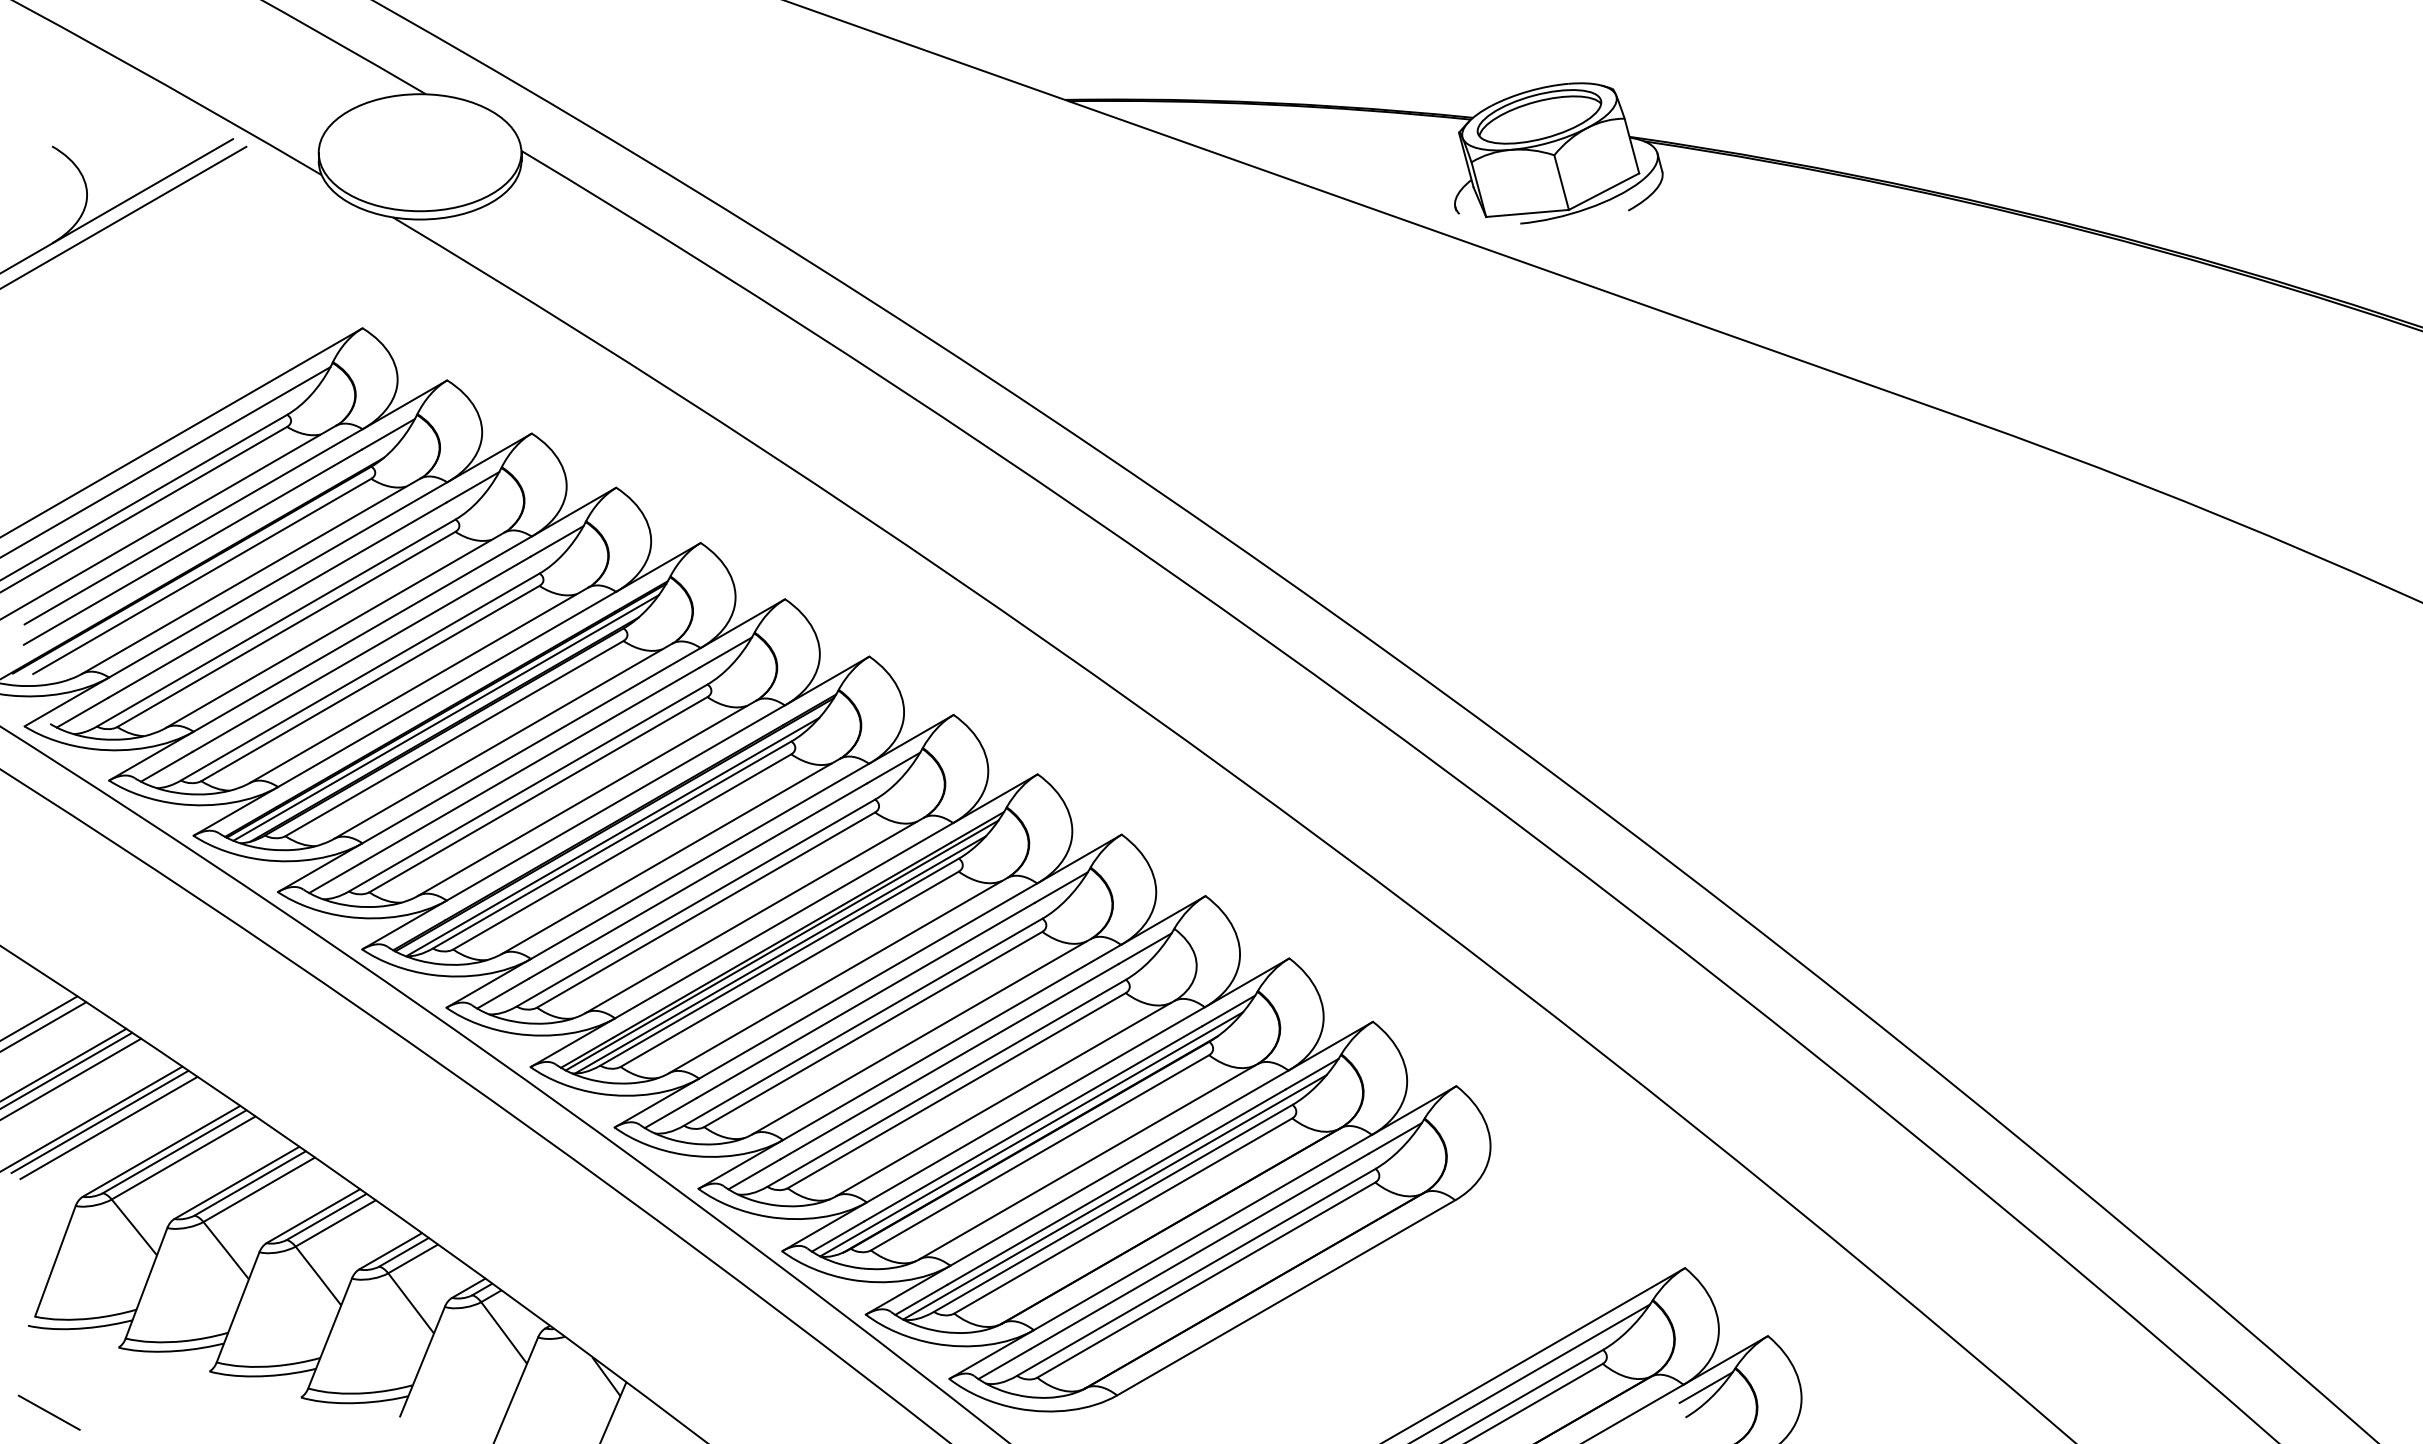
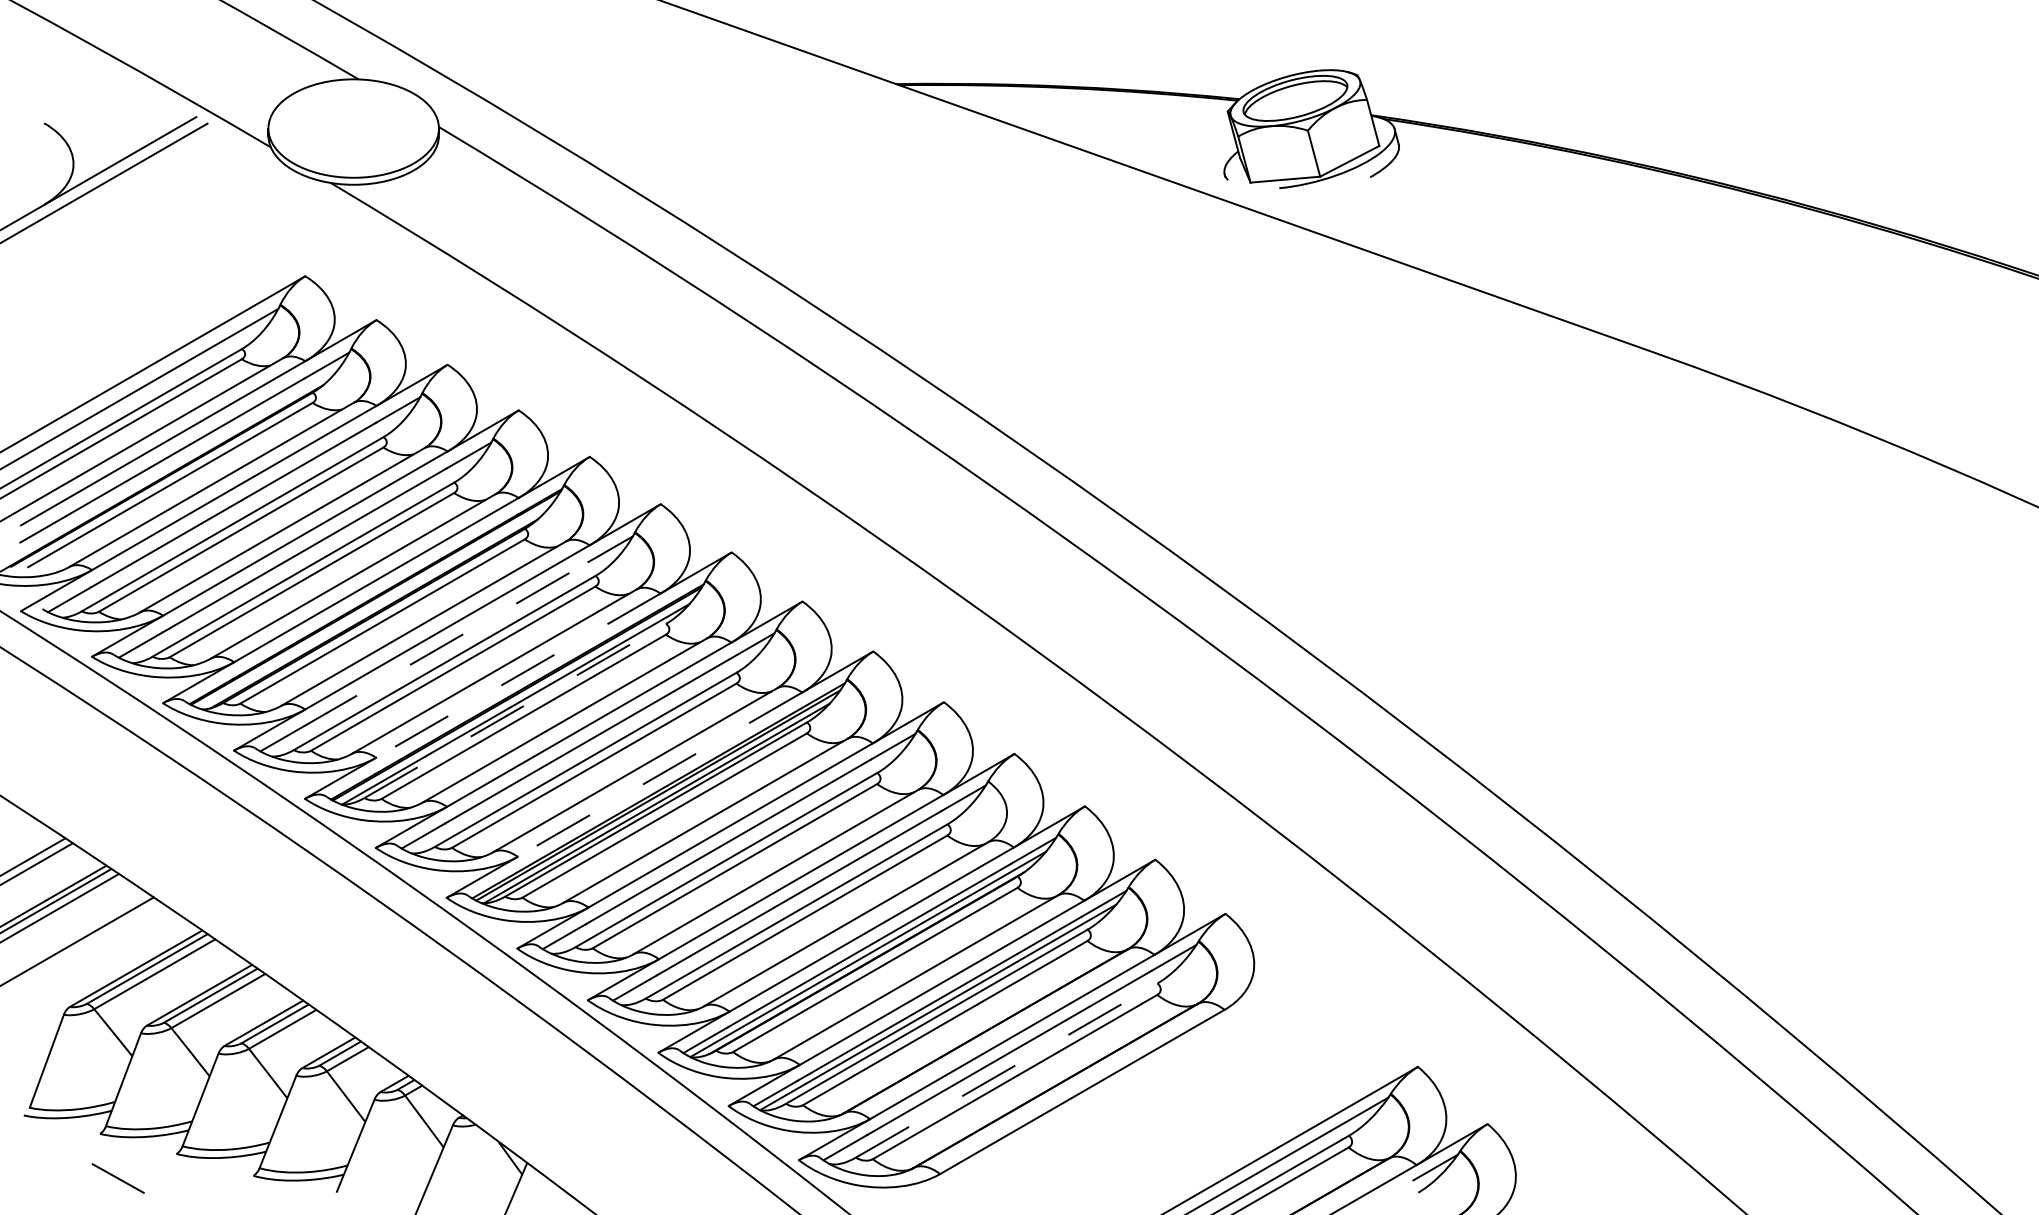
line: (445, 717) -> (375, 603), removed
line: (530, 765) -> (446, 644), solid -> dashed
line: (615, 803) -> (518, 676), solid -> dashed
line: (612, 844) -> (515, 710), solid -> dashed
line: (783, 920) -> (659, 774), solid -> dashed
line: (99, 1121) -> (83, 943), removed
line: (108, 1127) -> (91, 948), removed
line: (1196, 1272) -> (1006, 1070), solid -> dashed
line: (48, 1412) -> (117, 1178), moved

